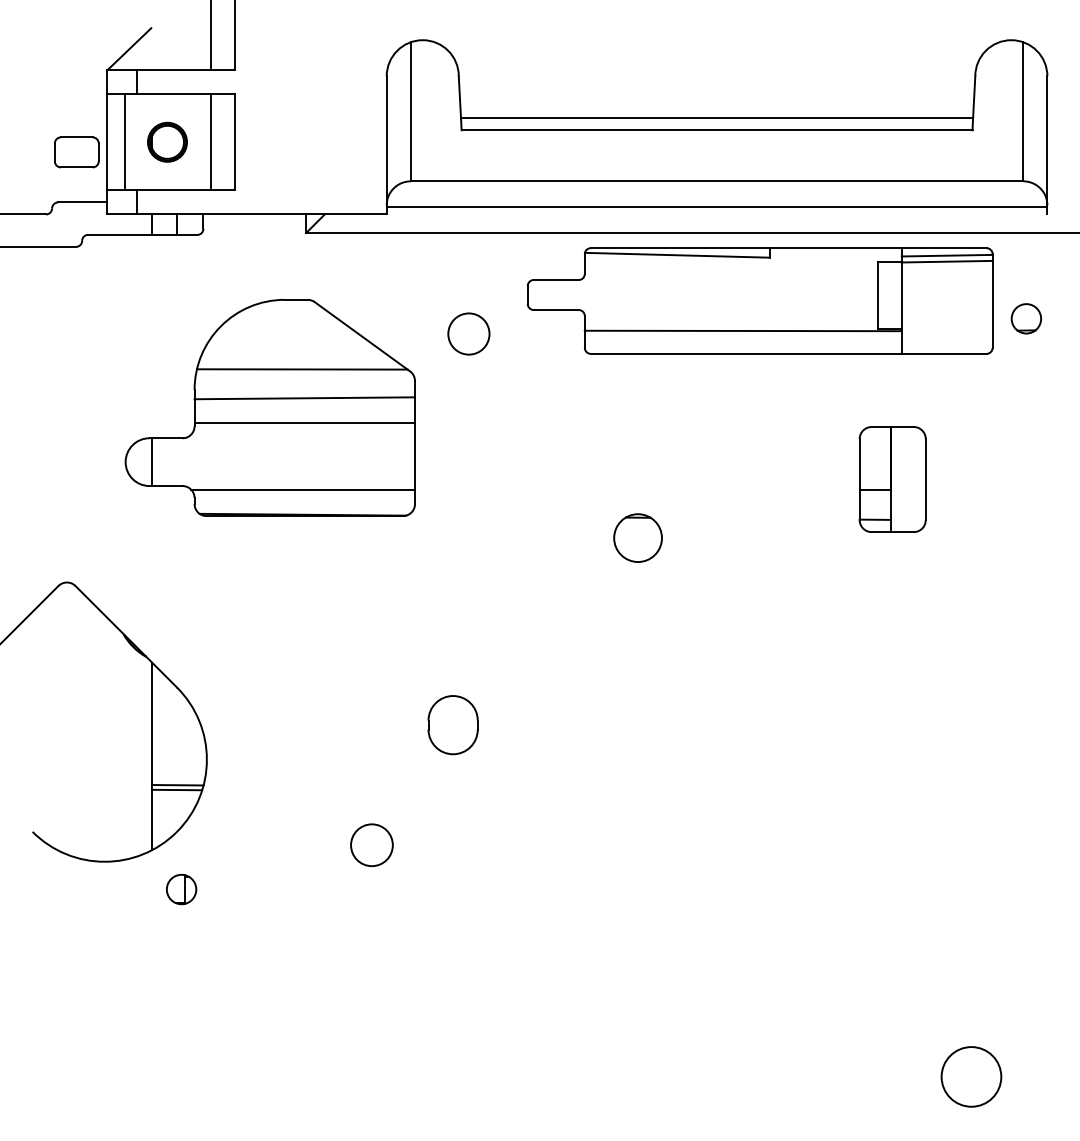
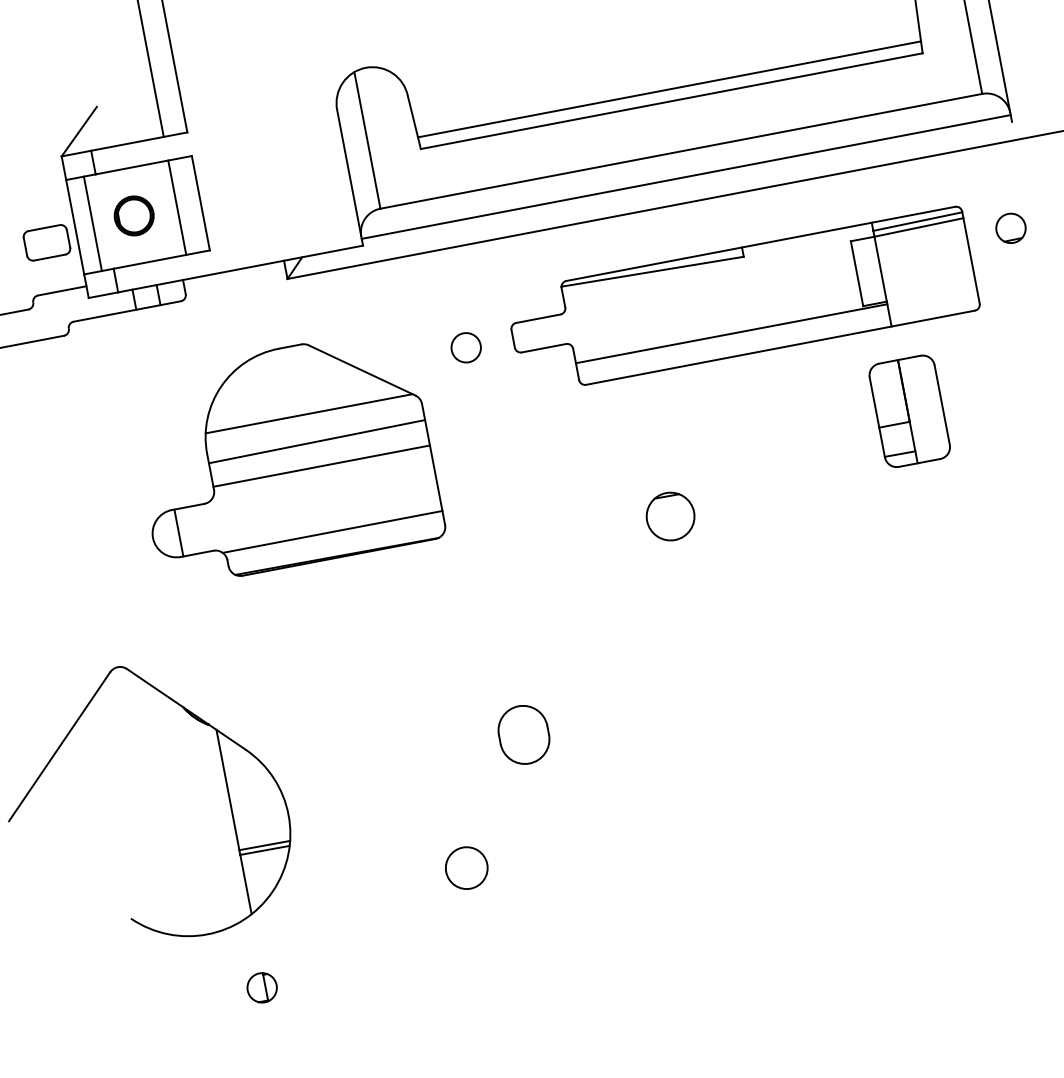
part: (759, 300) -> (741, 300), moved
circle: (468, 333) -> (465, 347), size x0.71
part: (181, 889) -> (262, 987), moved

